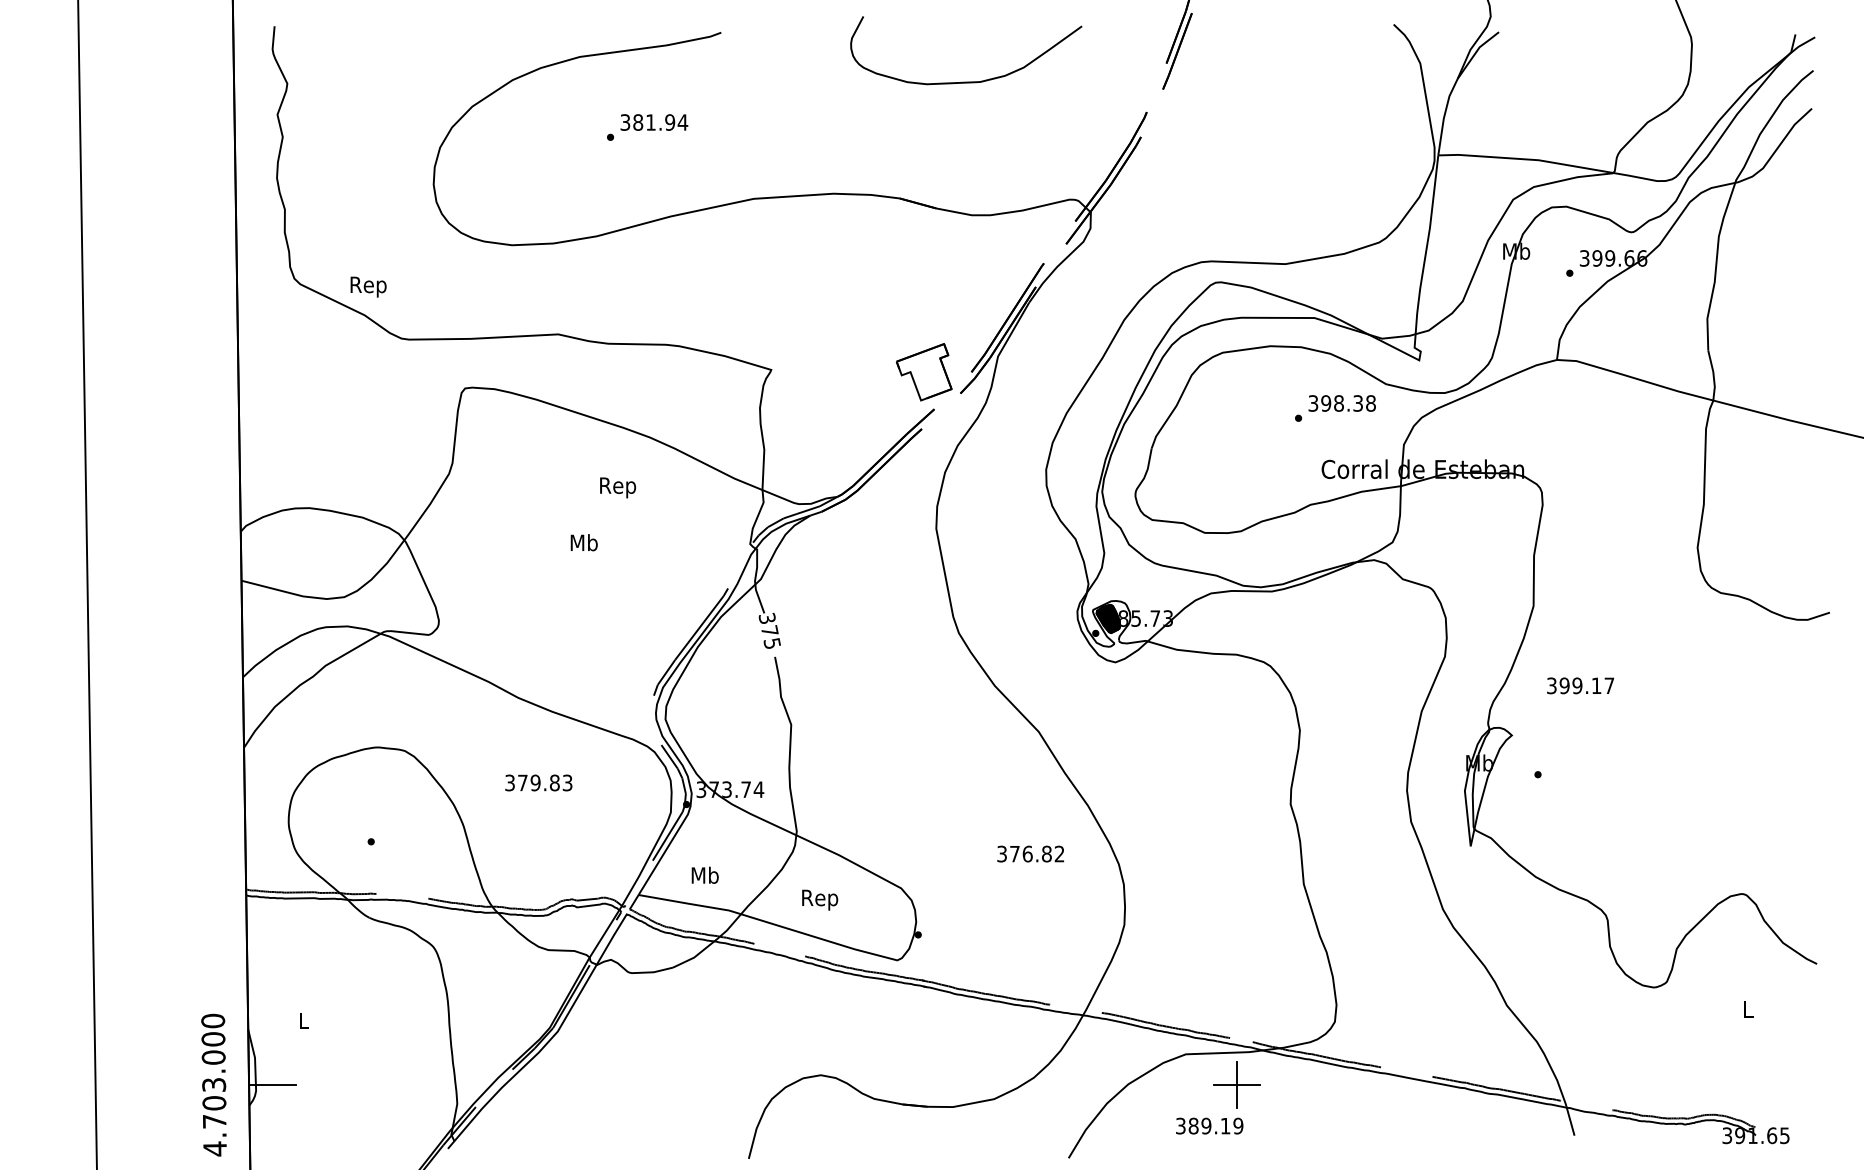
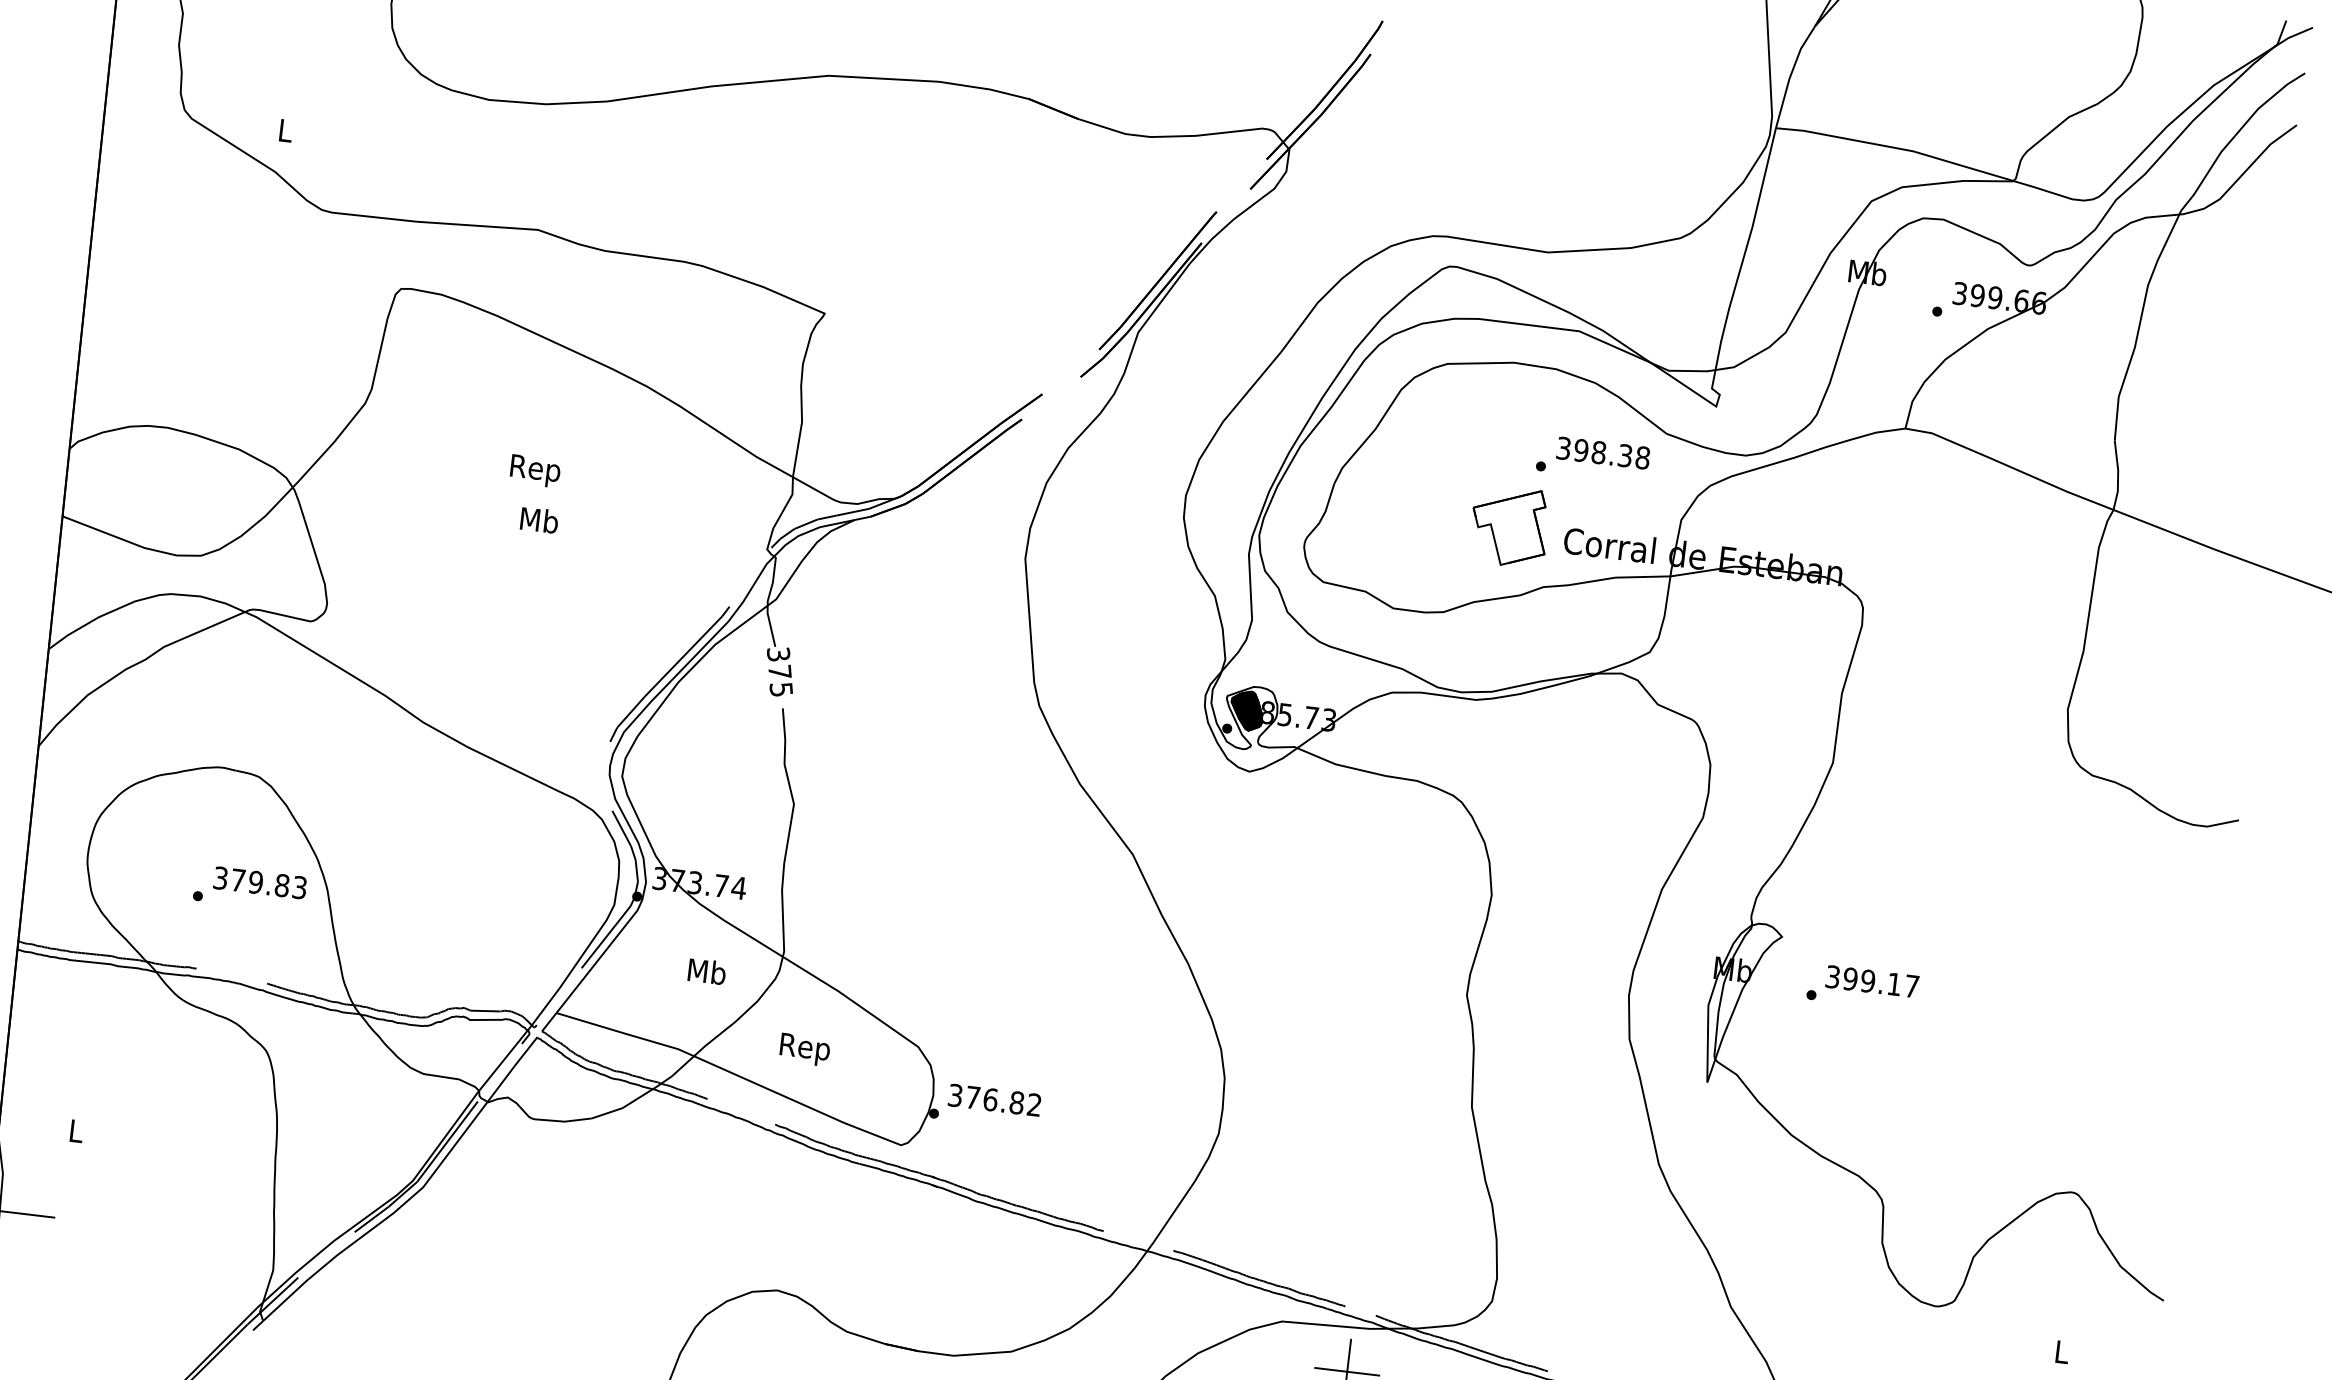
text: (368, 286) -> (285, 133), Rep -> L
part: (923, 372) -> (1508, 526), moved
text: (618, 487) -> (536, 470), moved
text: (1580, 685) -> (1872, 981), moved
text: (538, 782) -> (259, 882), moved
text: (1030, 853) -> (994, 1099), moved
text: (704, 874) -> (706, 970), moved

